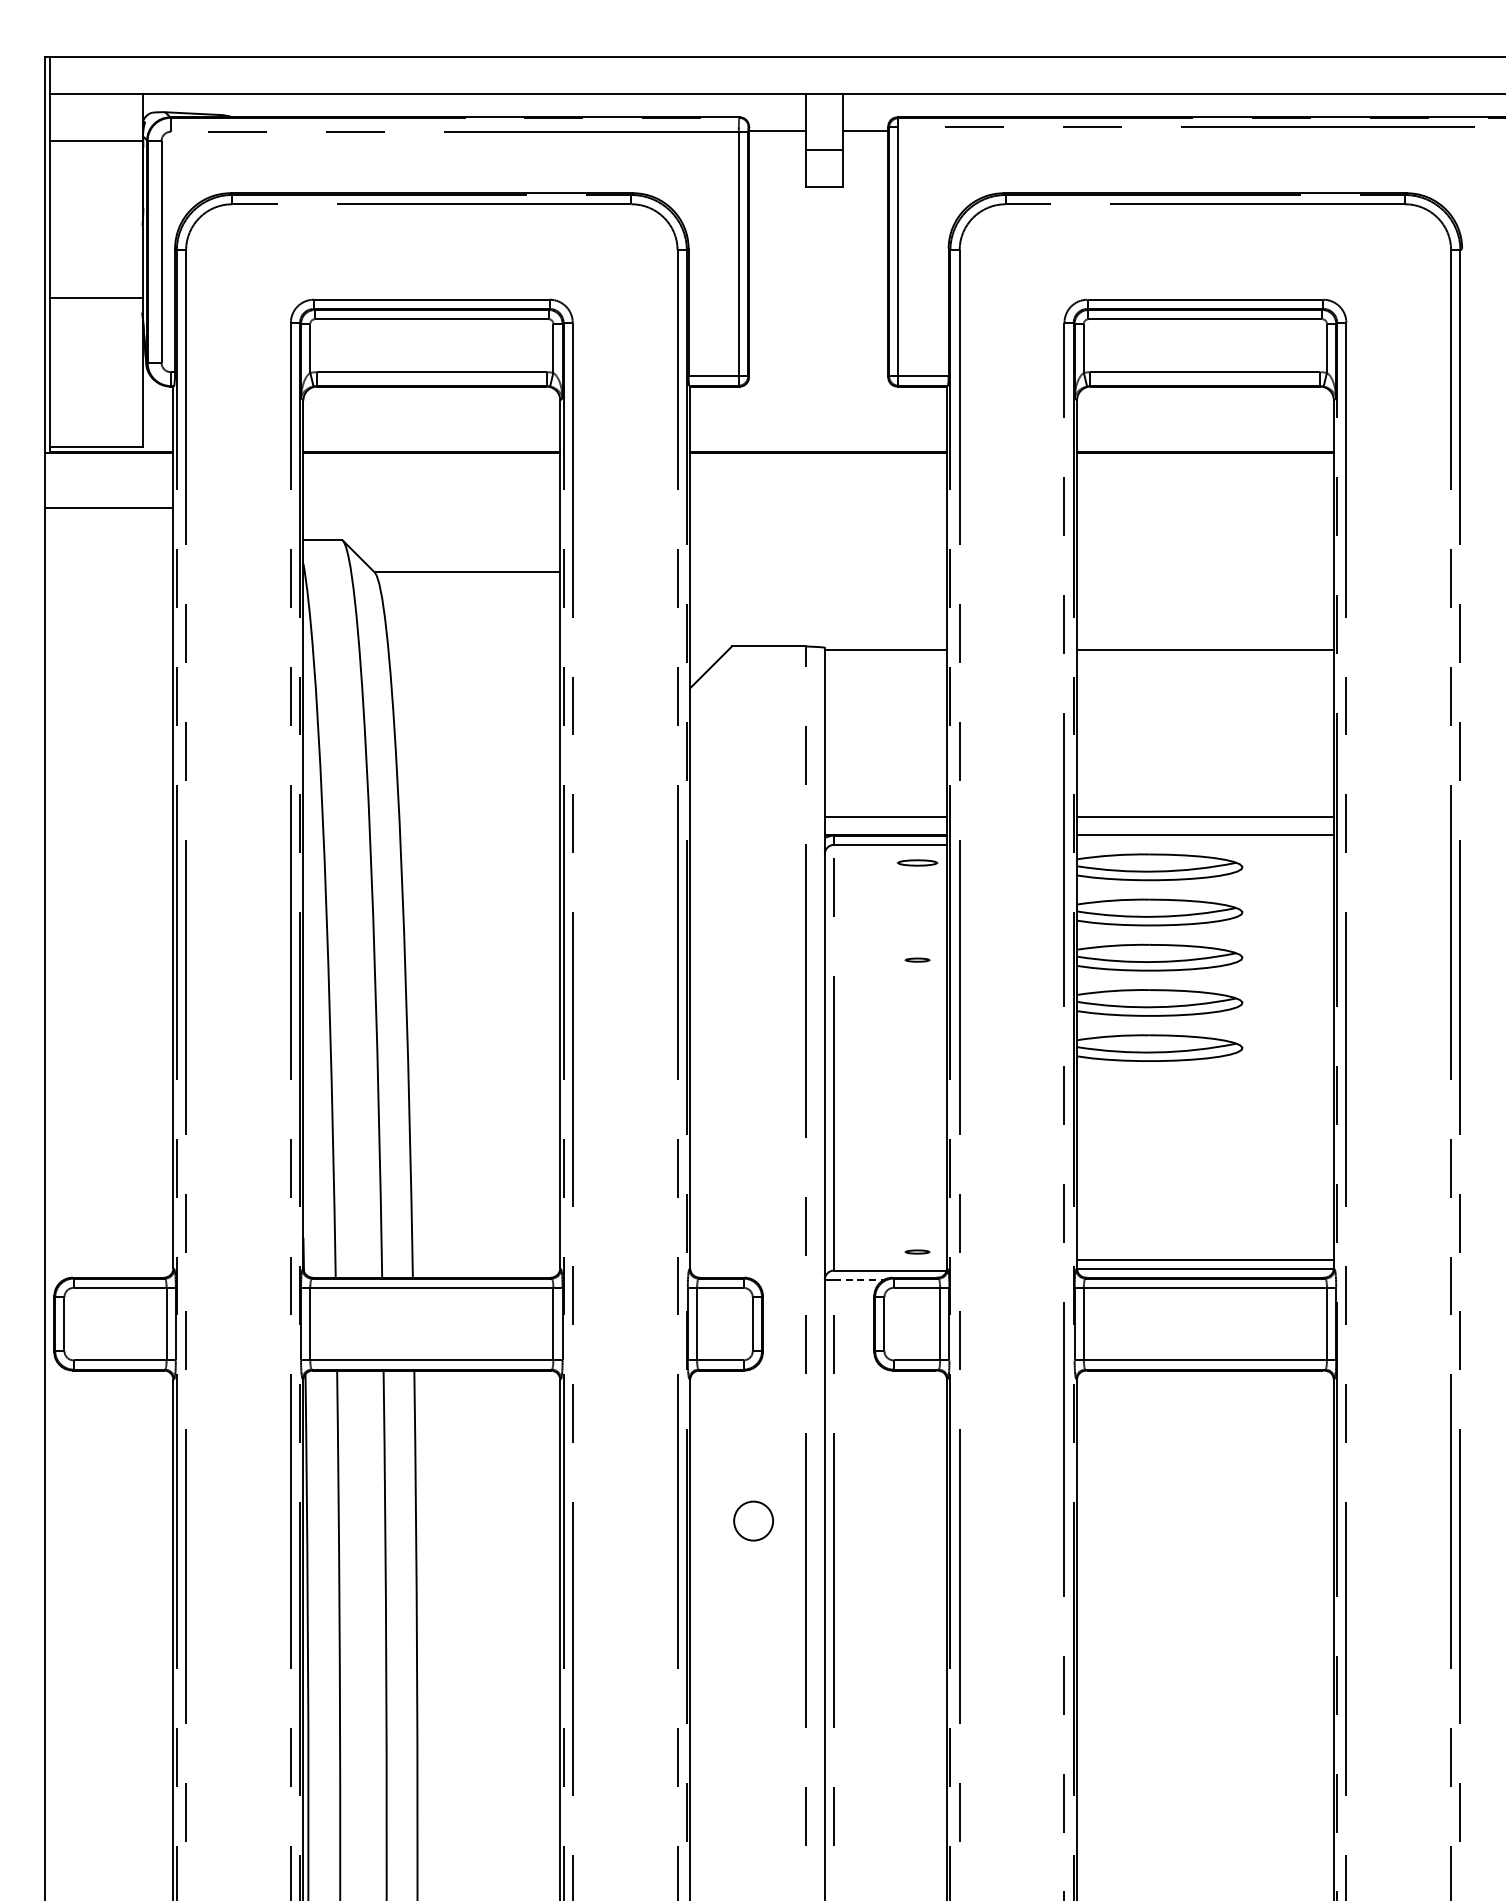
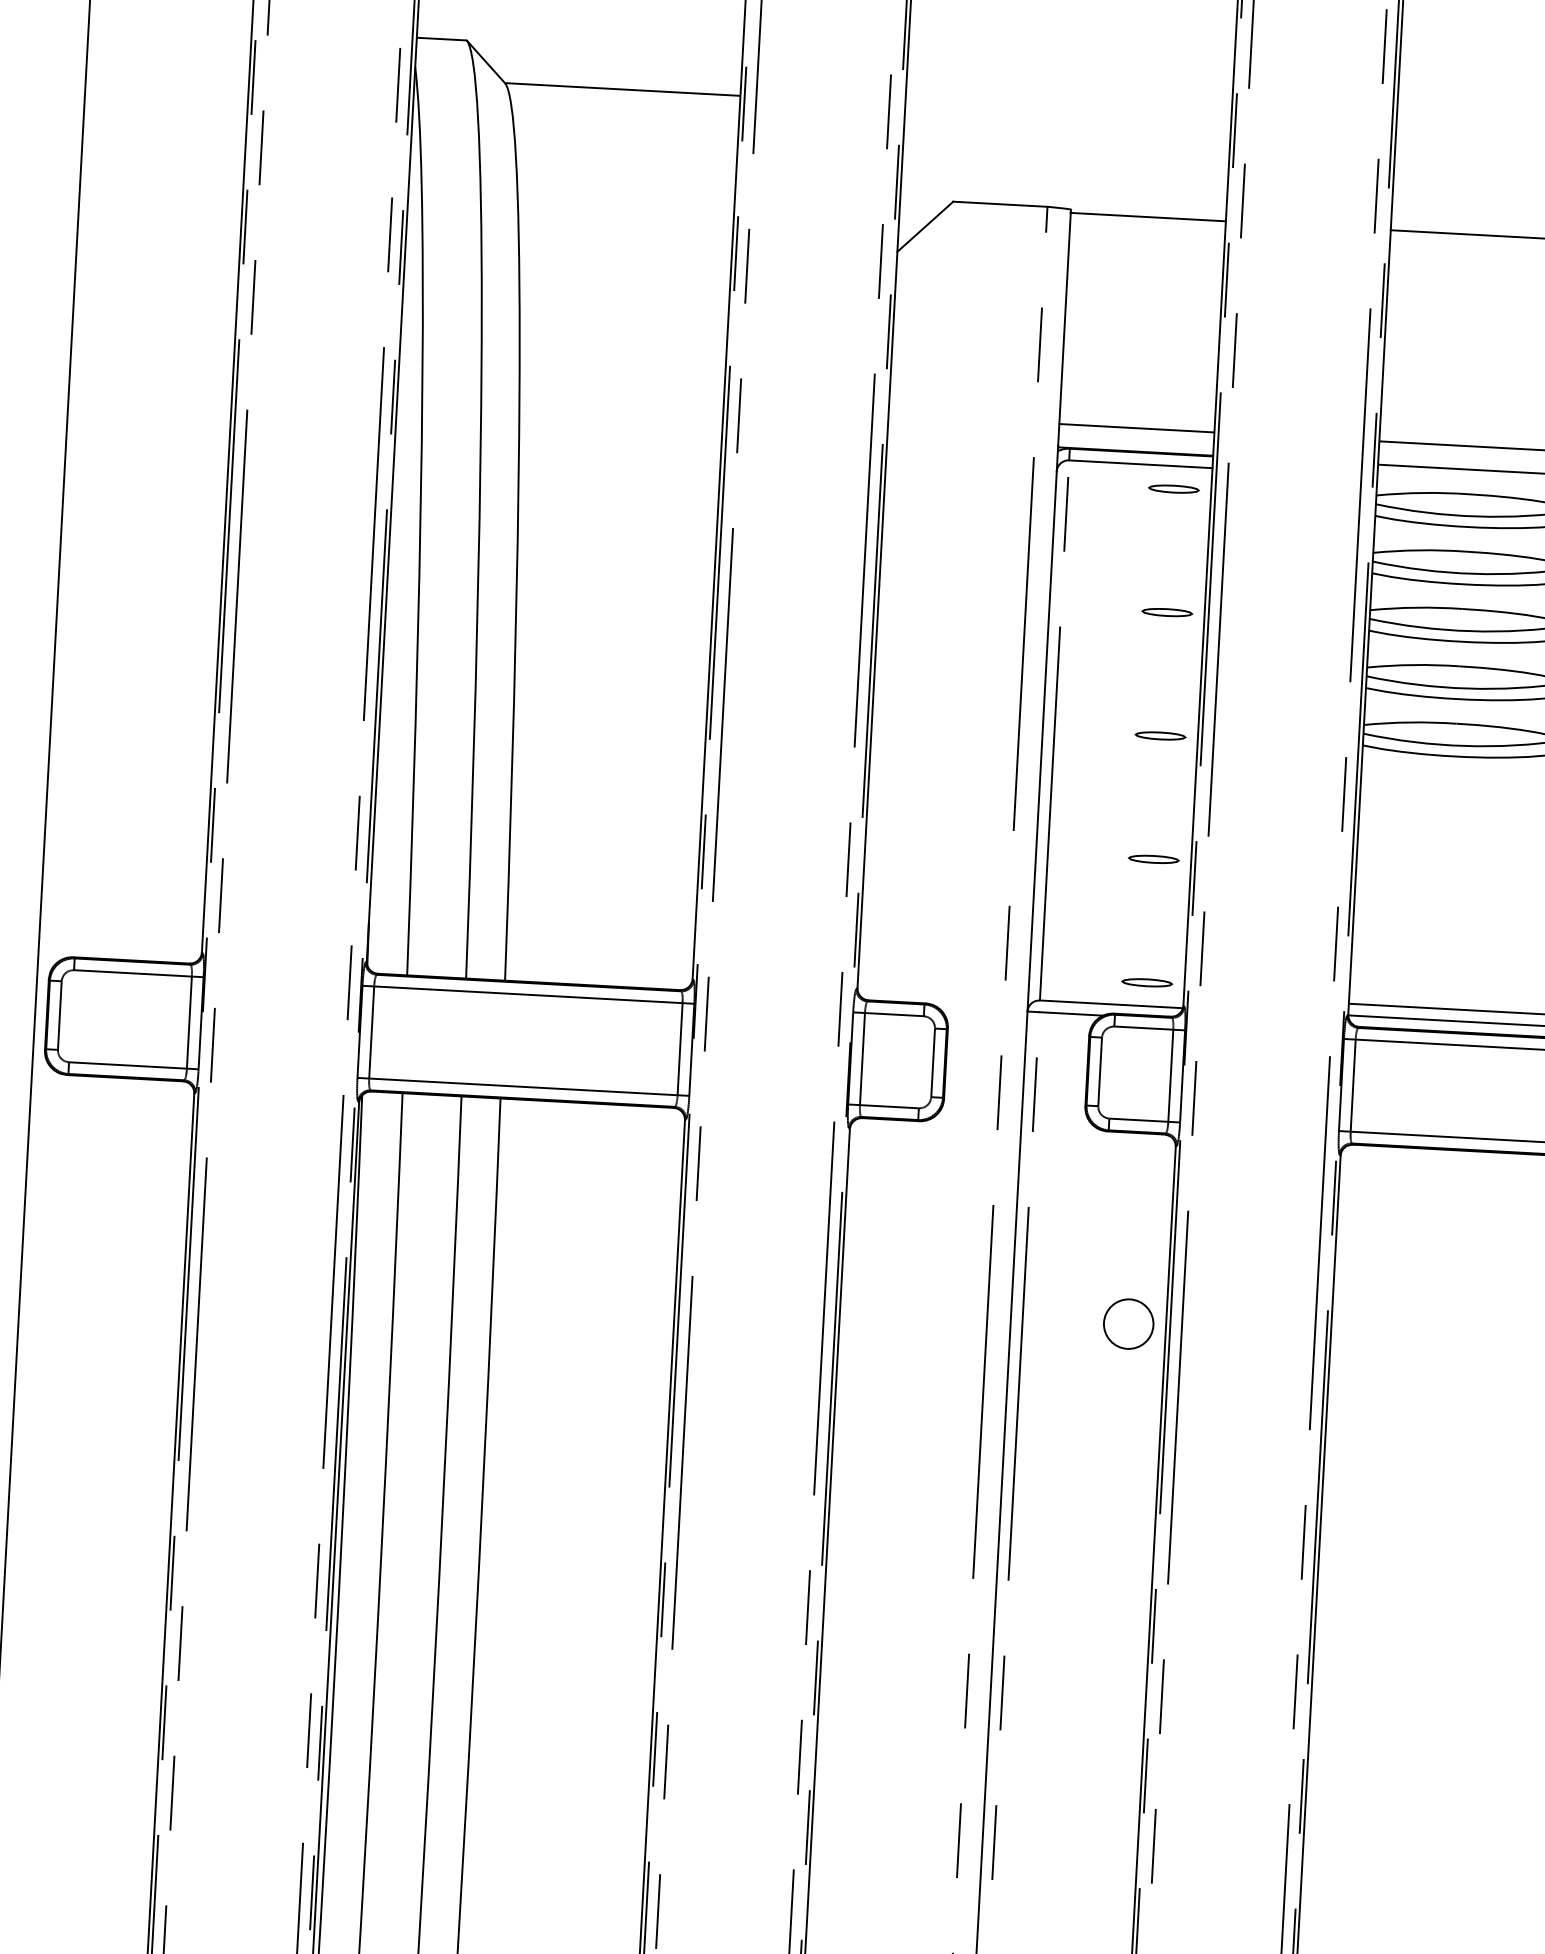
part: (917, 959) -> (1167, 611), size x1.67
part: (917, 1057) -> (1160, 735), added
part: (917, 1154) -> (1153, 859), added
part: (917, 1251) -> (1147, 982), size x1.67
line: (859, 1279) -> (1071, 1013), dashed -> solid
circle: (753, 1520) -> (1128, 1323), moved

